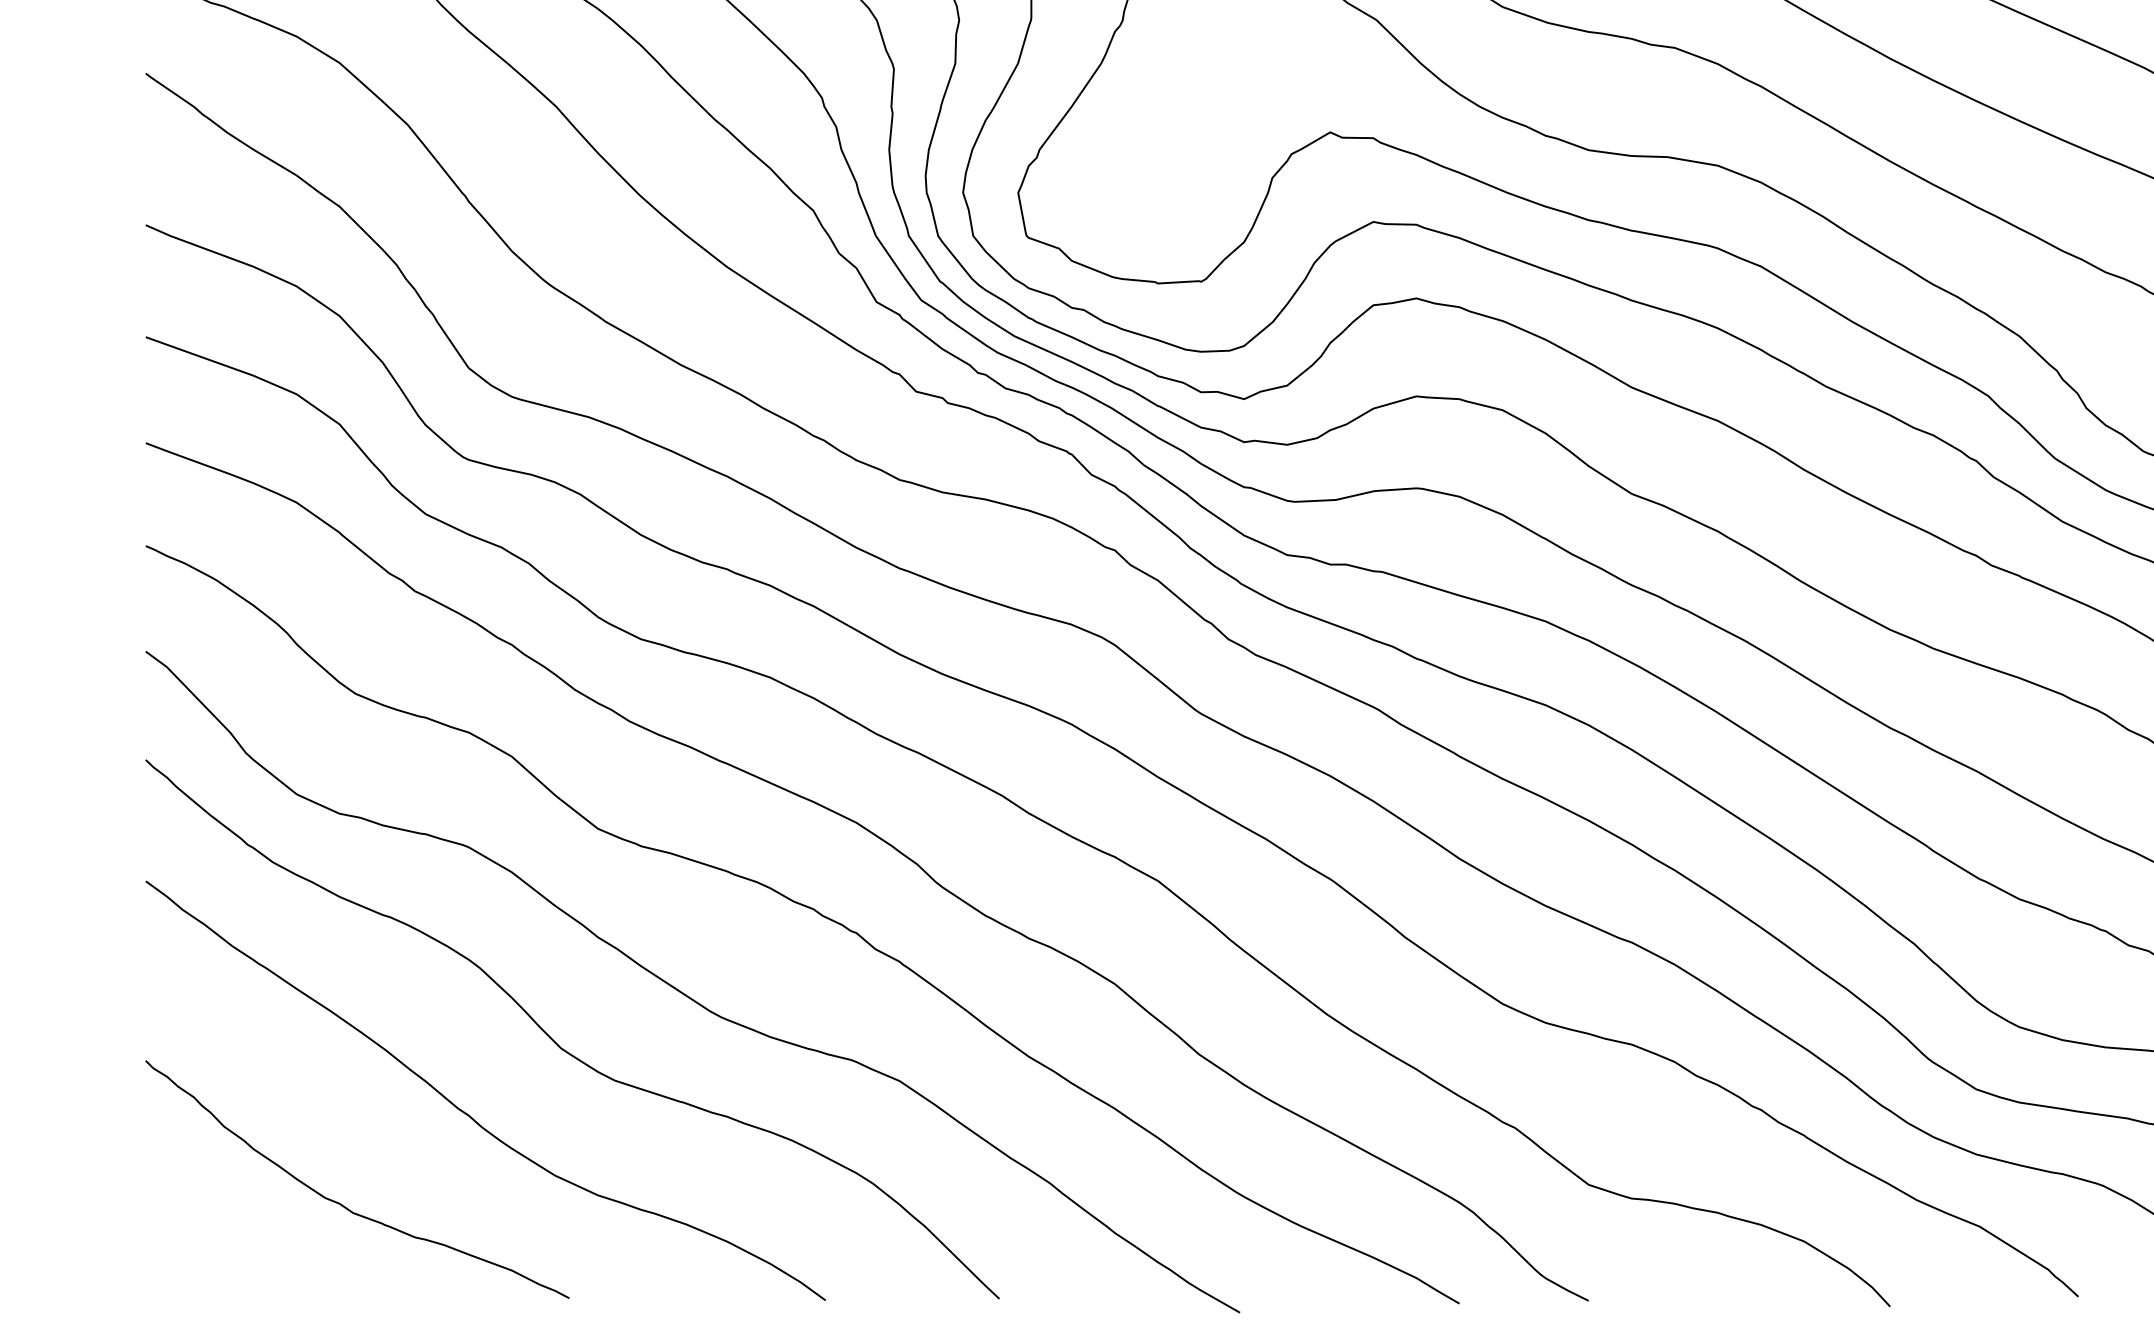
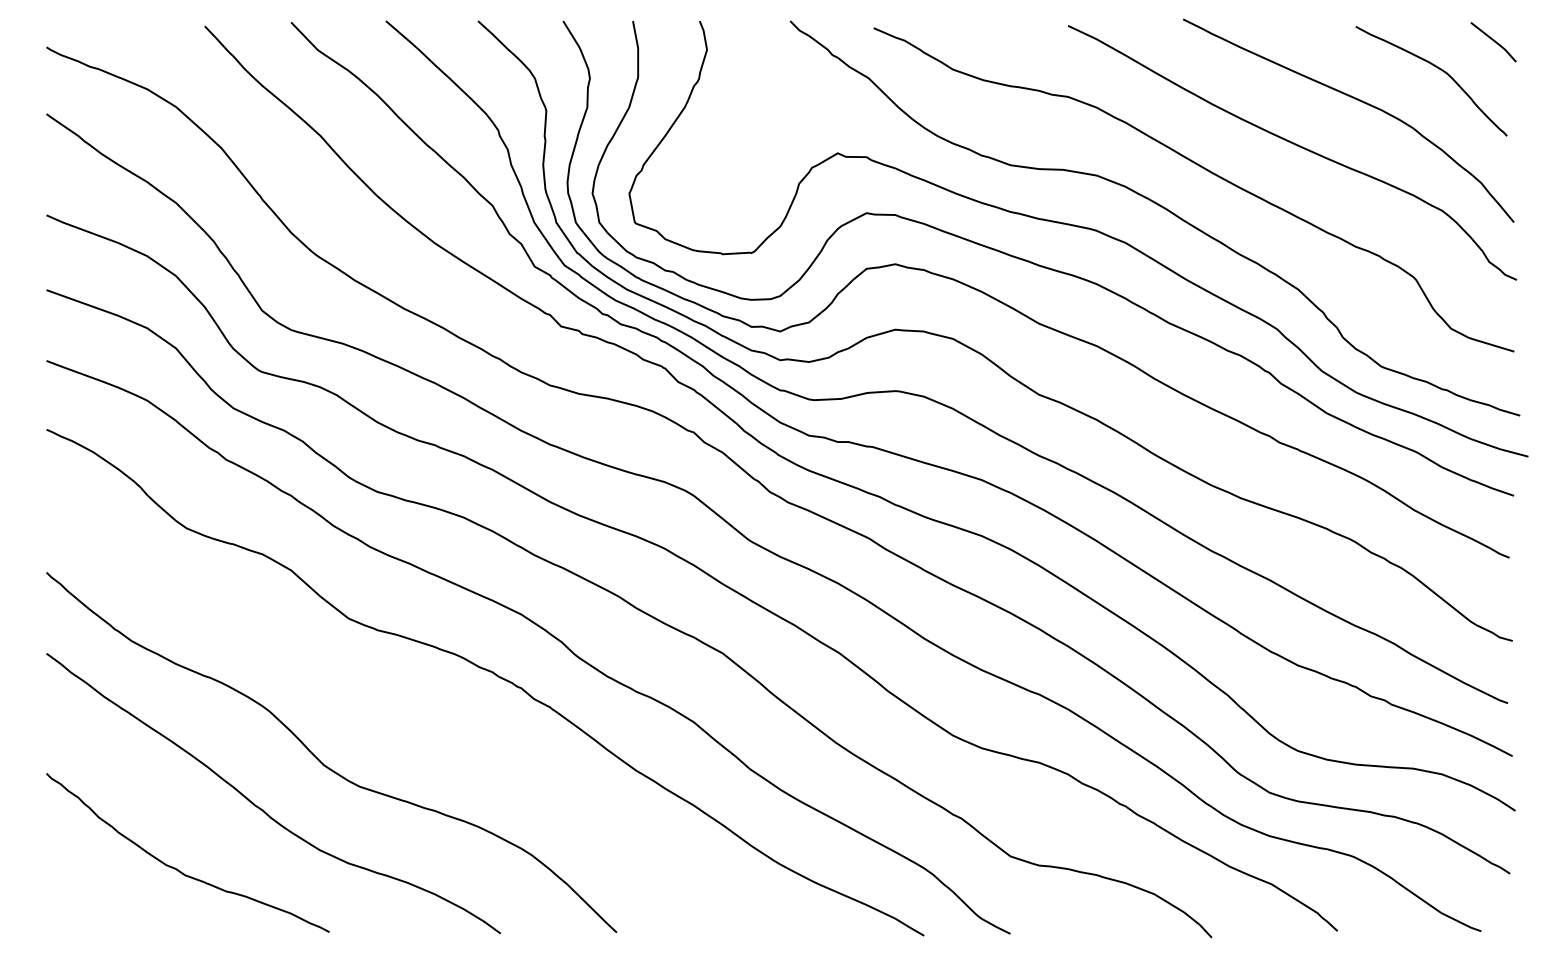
curve: (686, 993) -> (407, 728), removed

